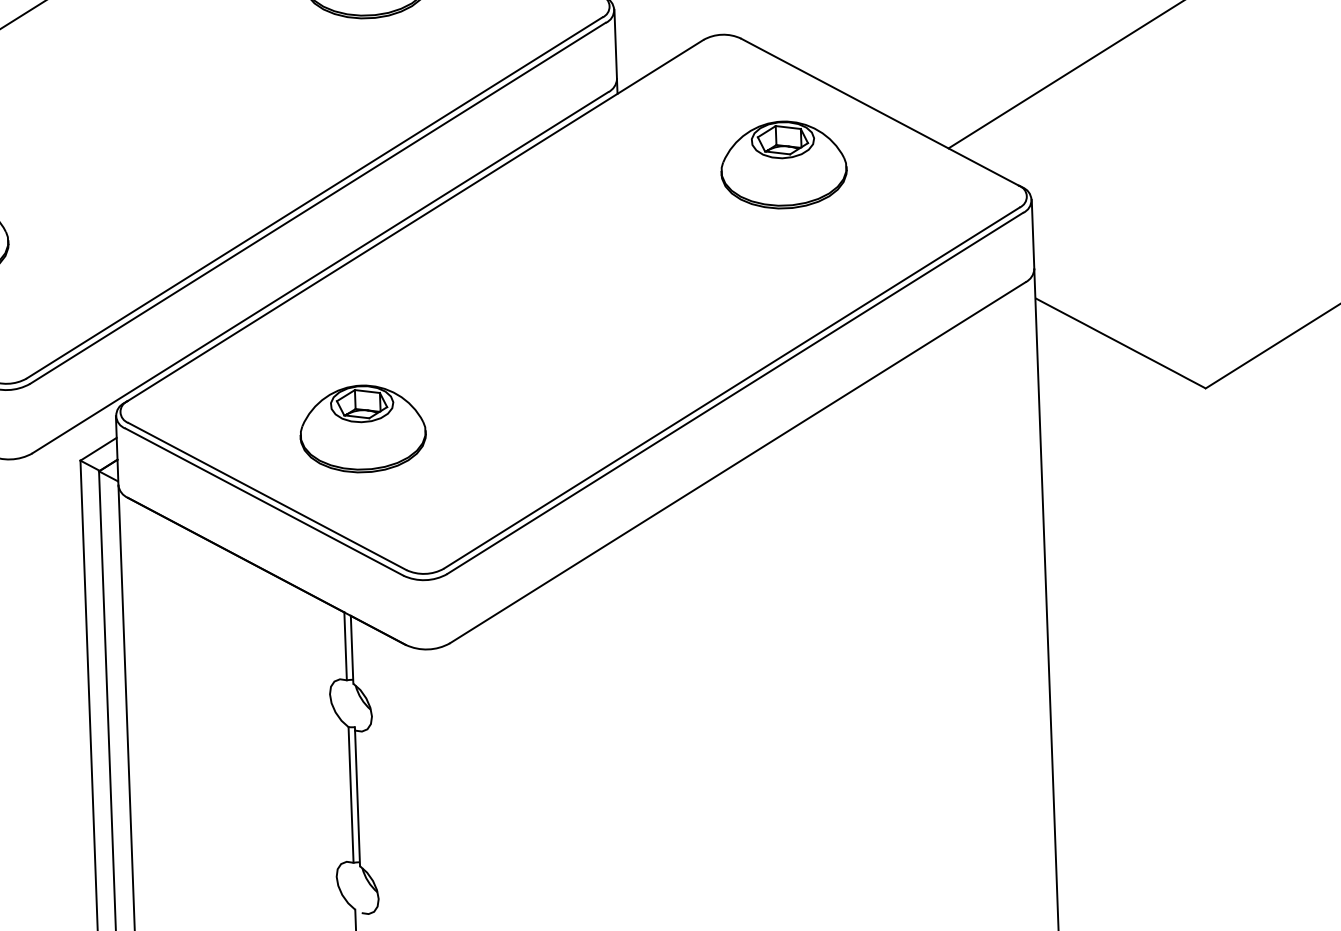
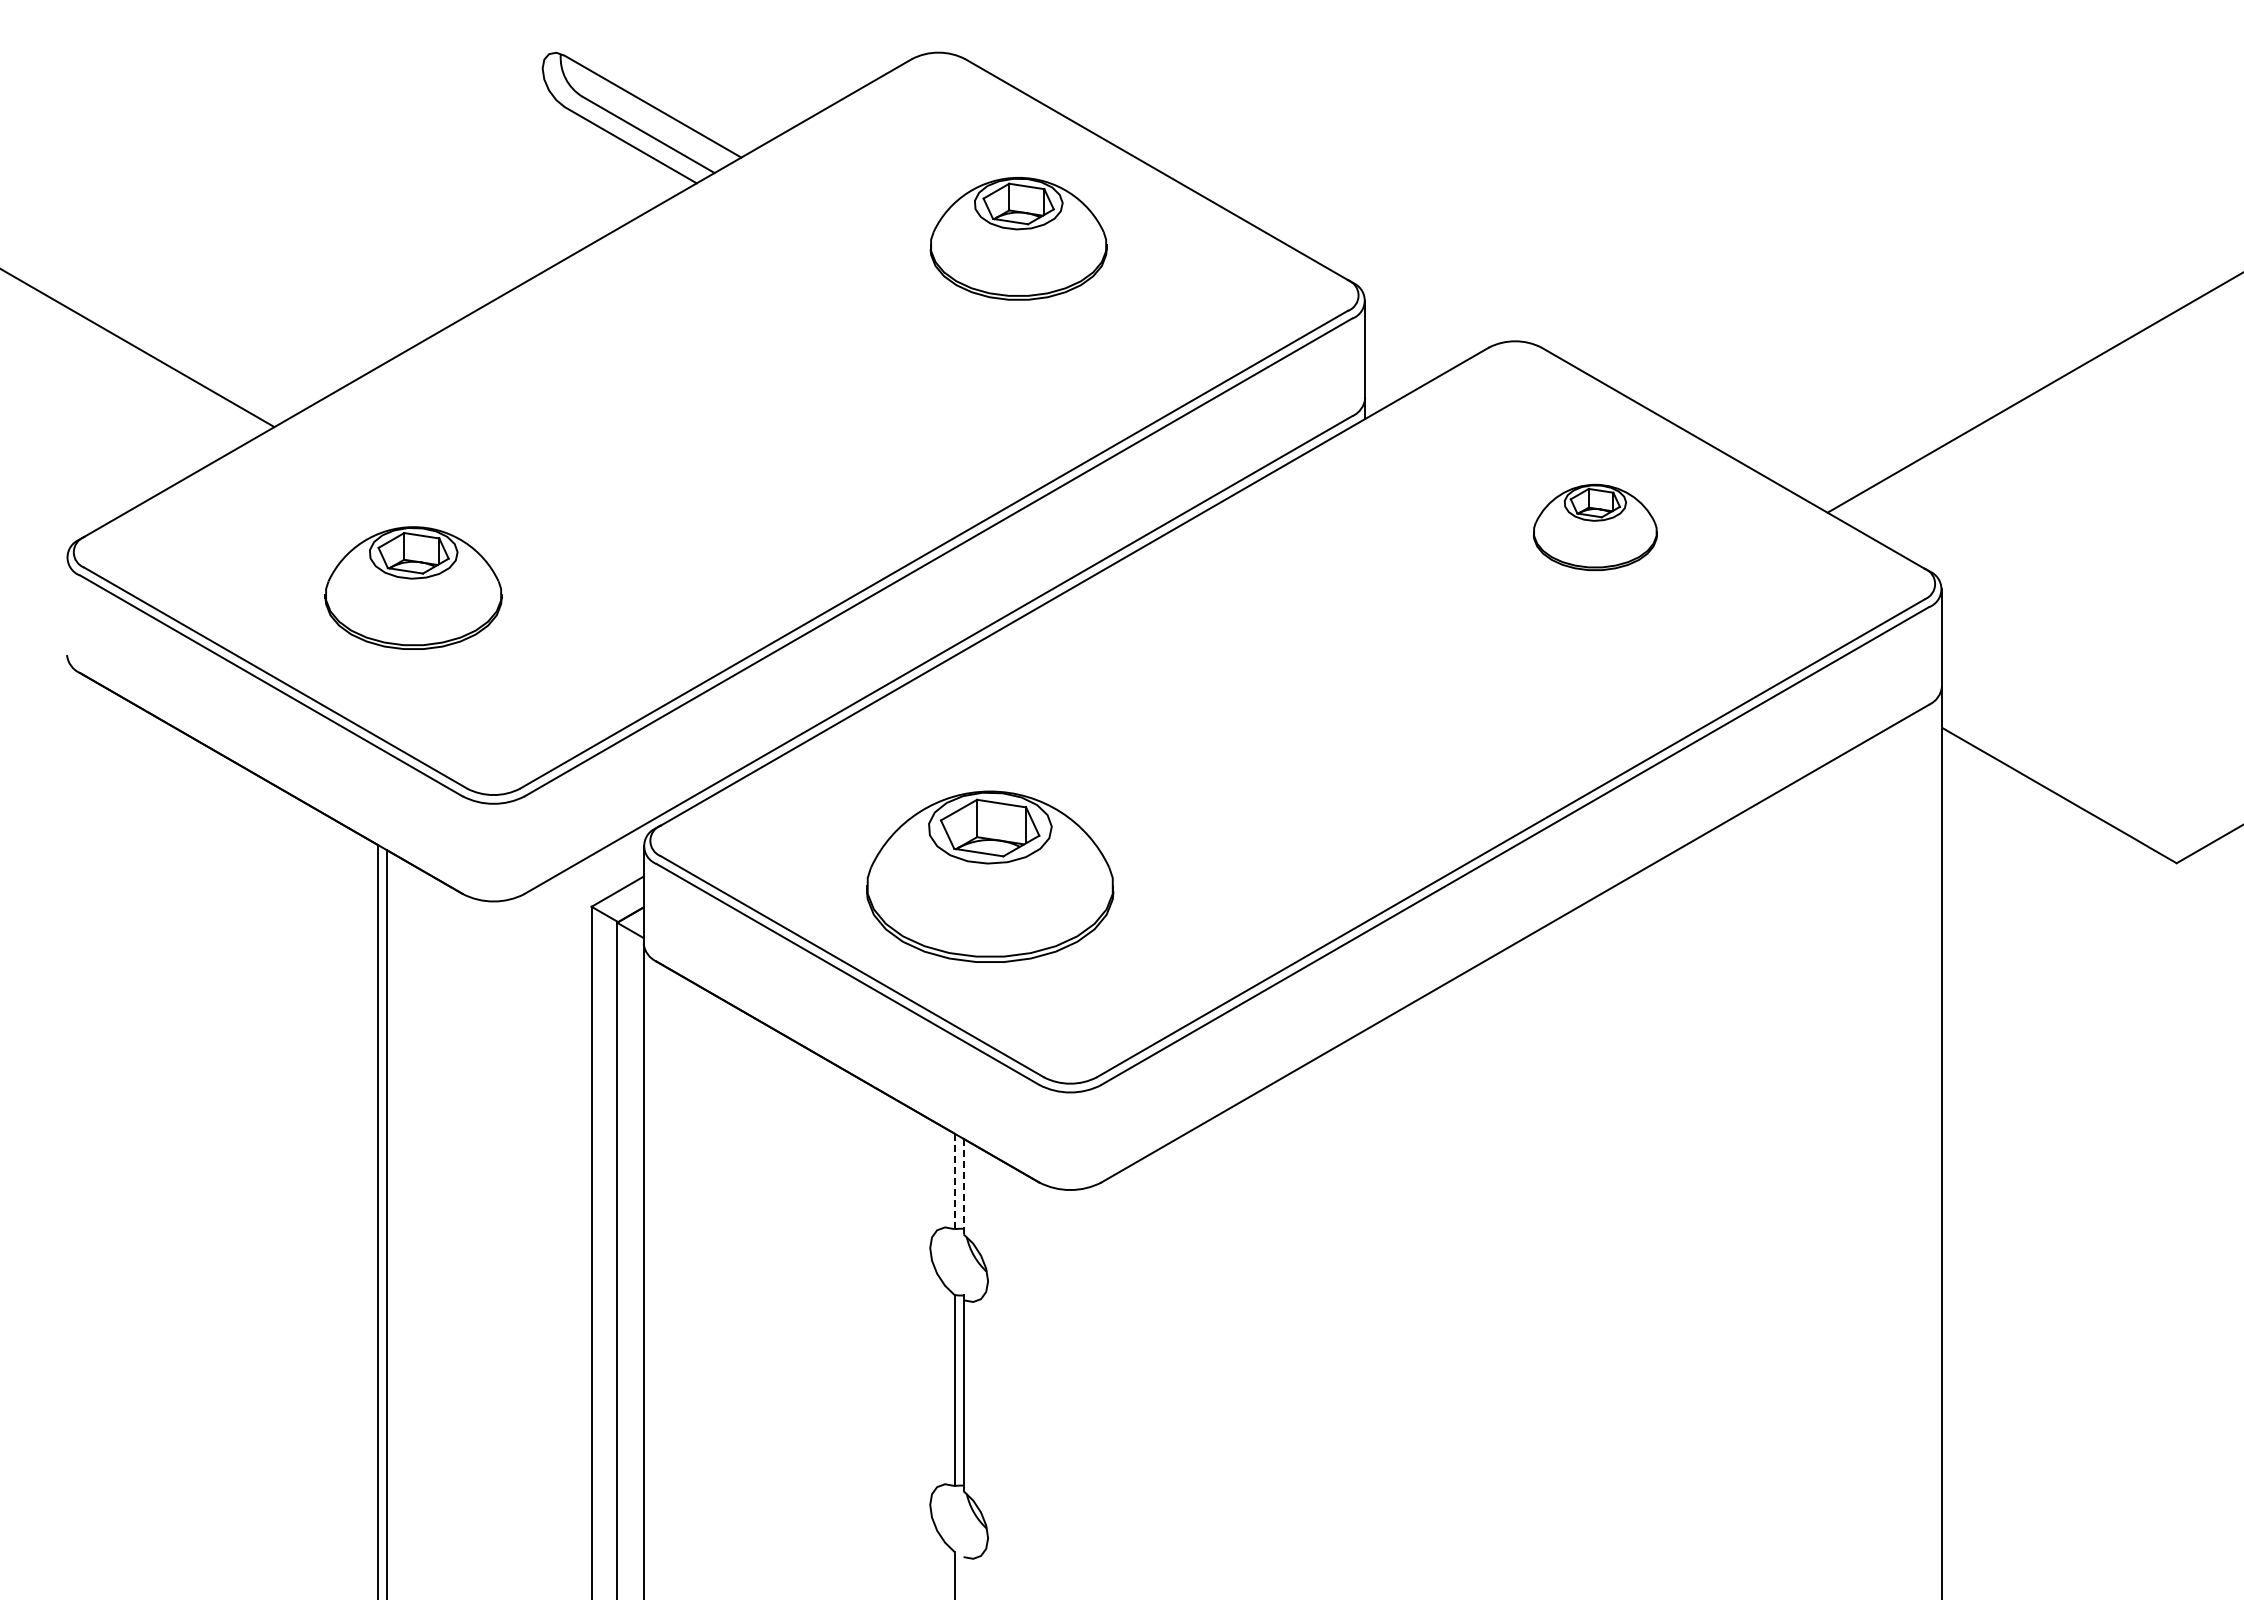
part: (783, 164) -> (1595, 527), size x0.7
part: (363, 428) -> (990, 876), size x1.4
line: (345, 646) -> (954, 1181), solid -> dashed
line: (352, 649) -> (963, 1186), solid -> dashed

